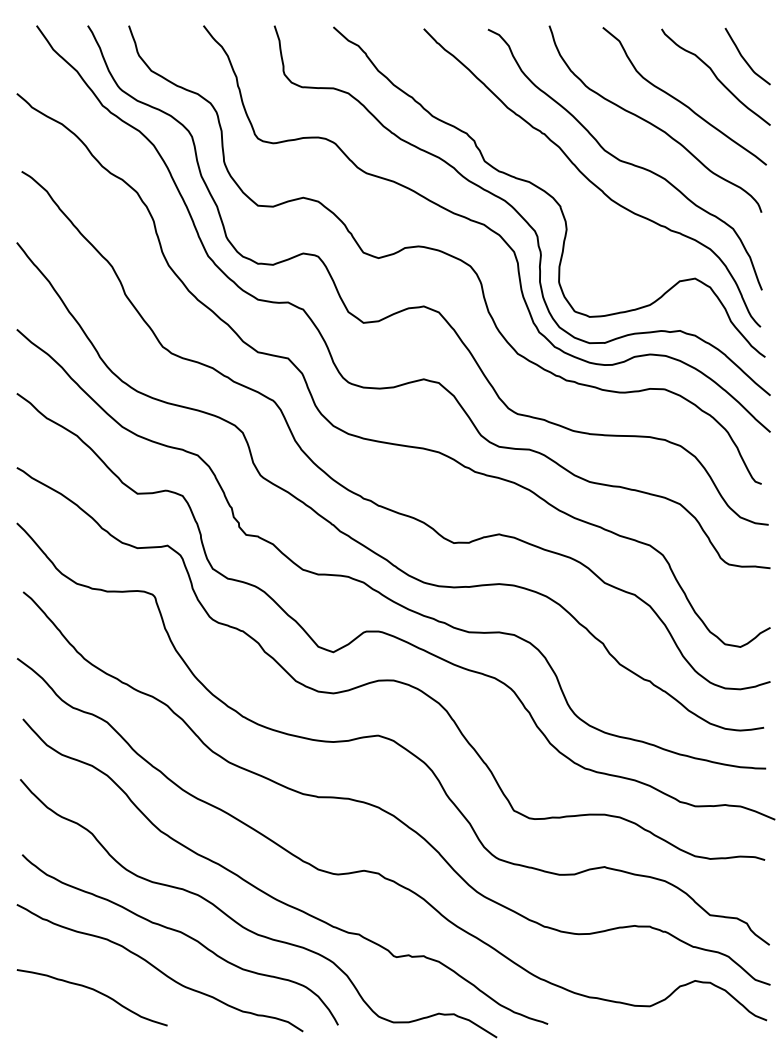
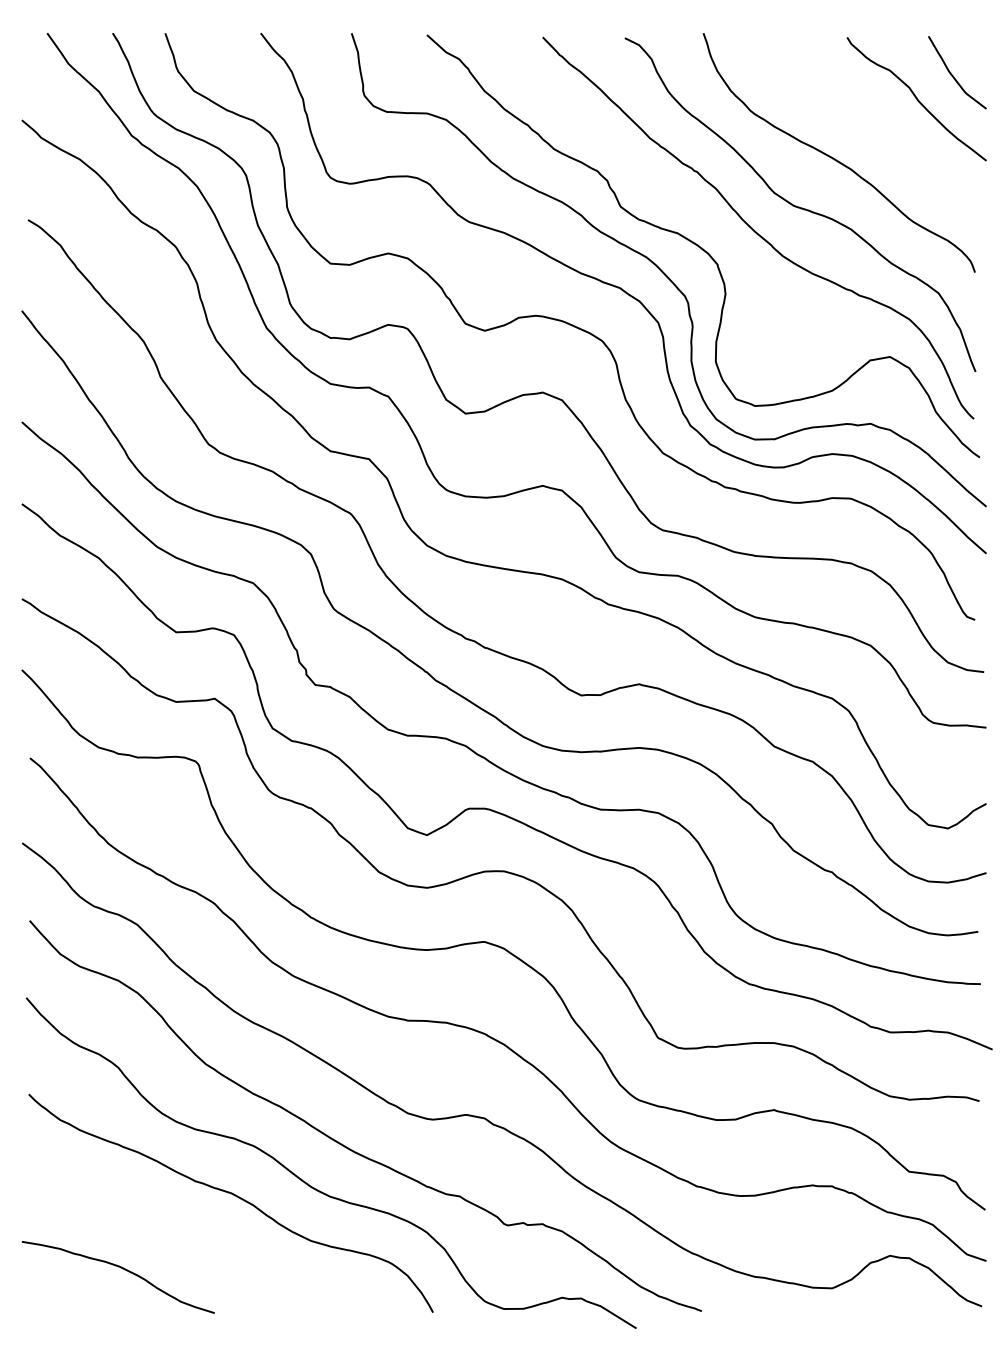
curve: (681, 101) -> (872, 130), removed
curve: (158, 968) -> (203, 1240), removed

